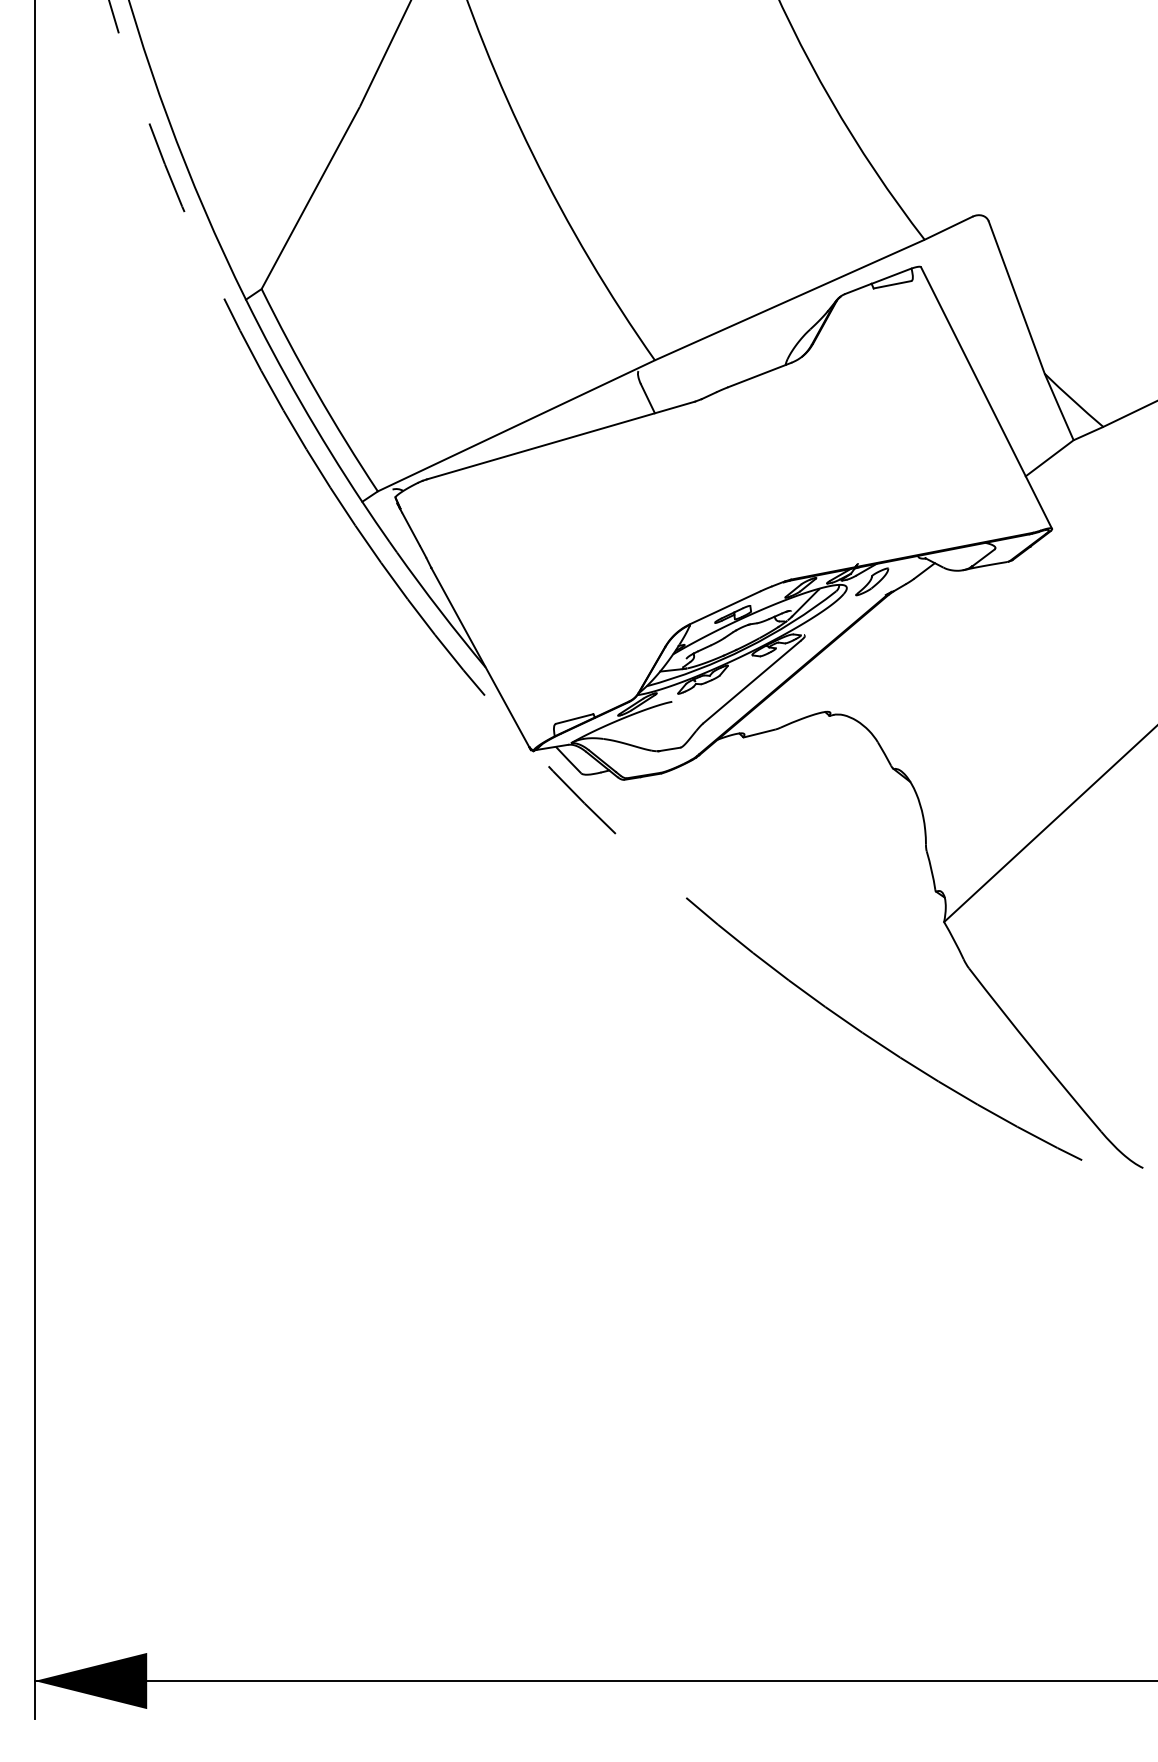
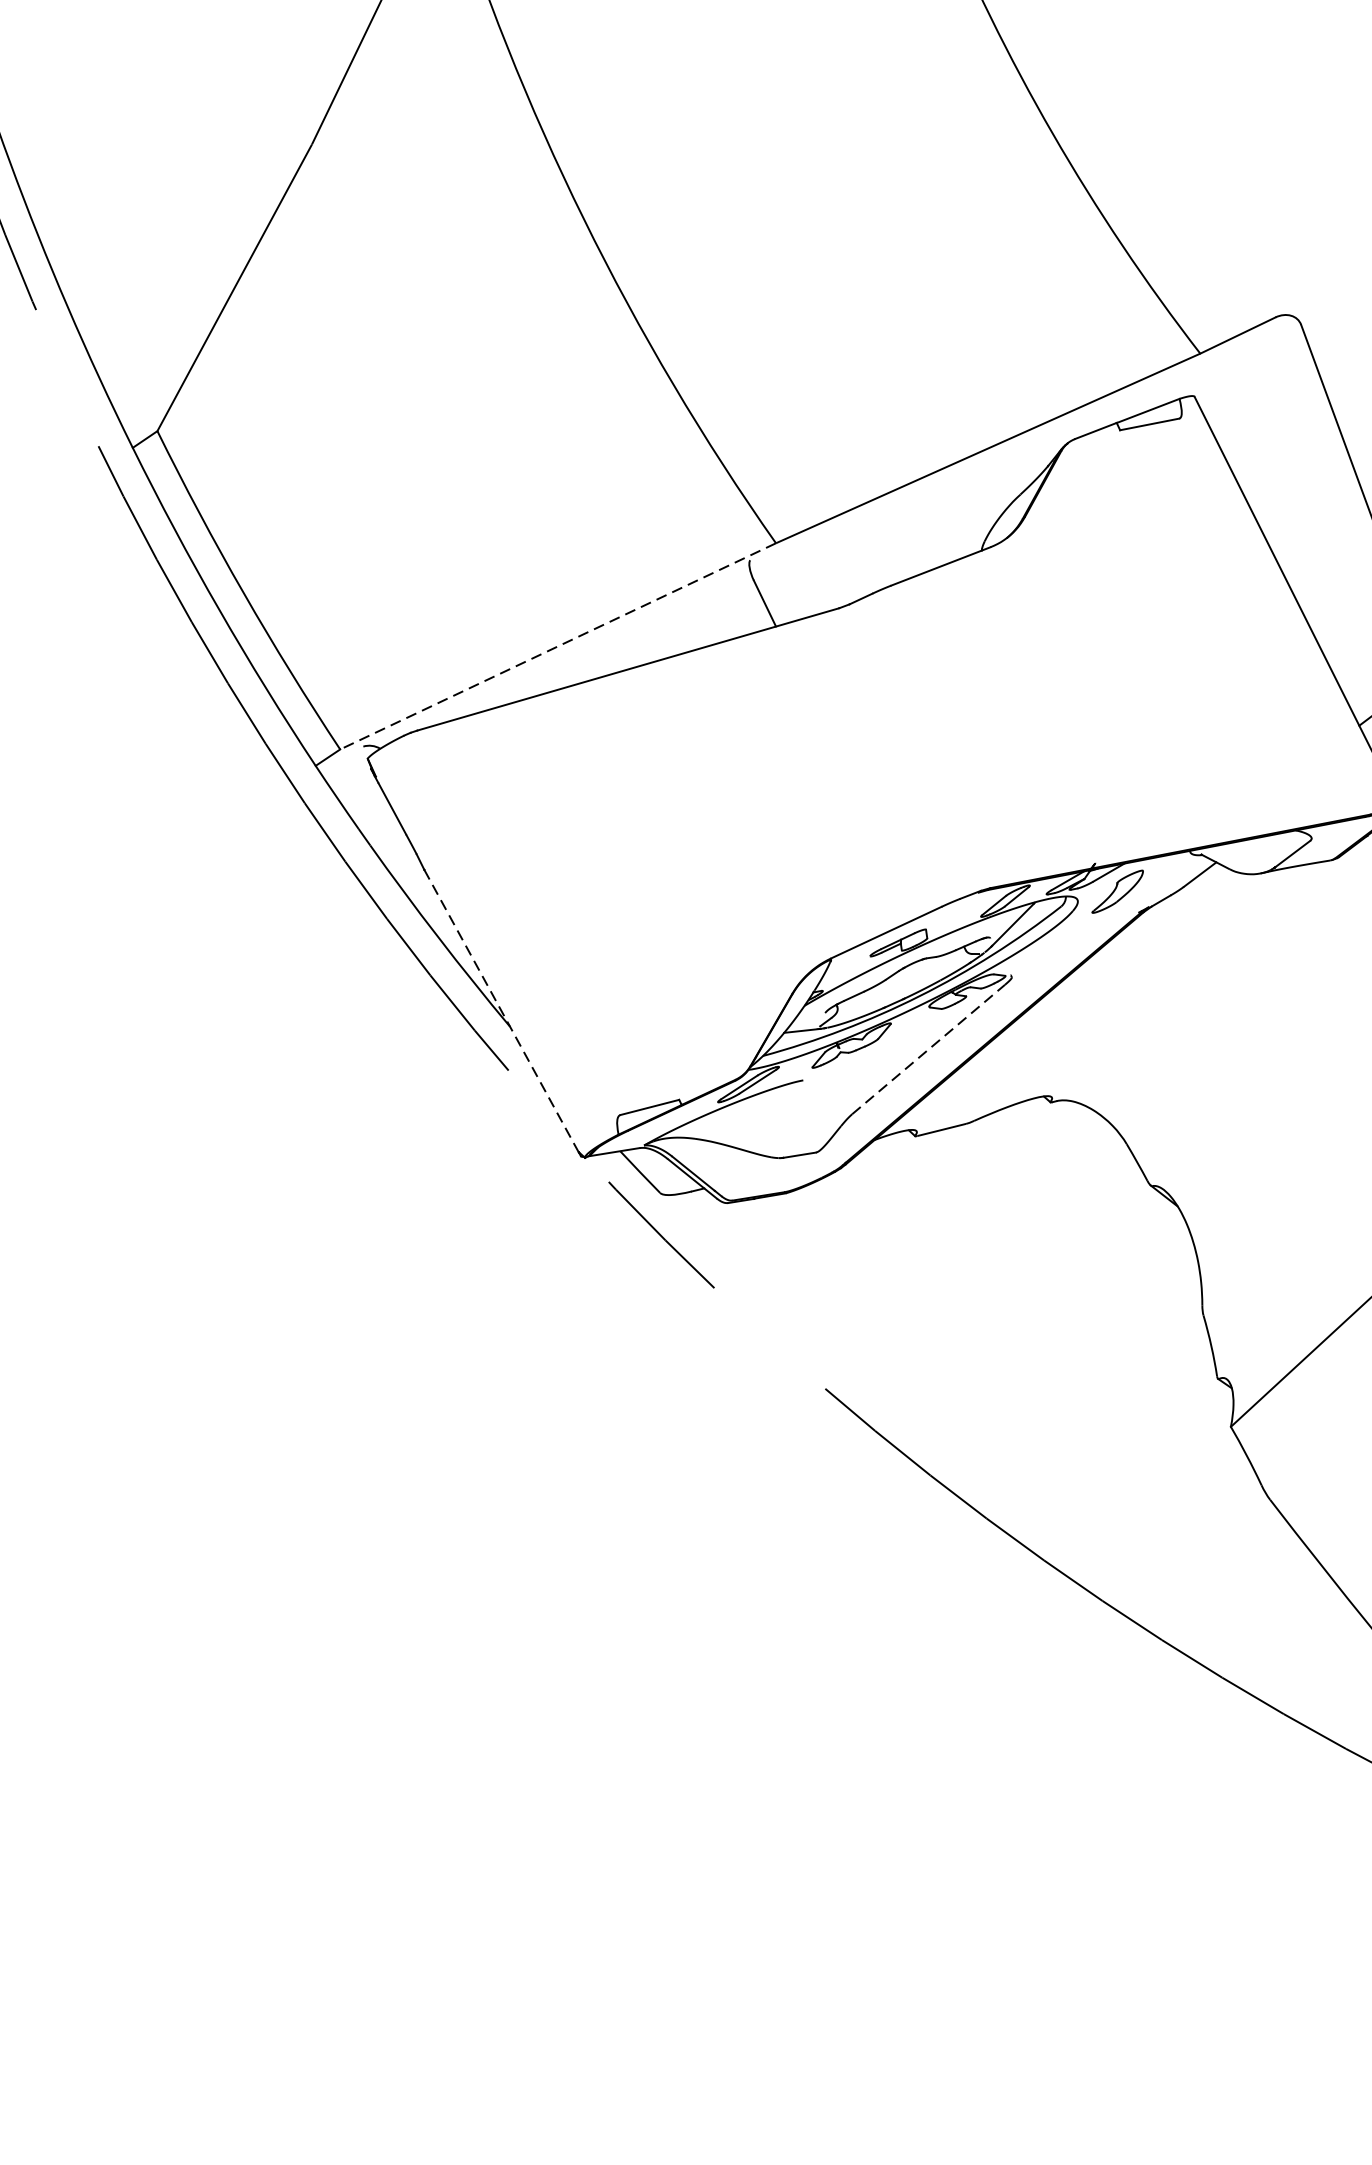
line: (515, 426) -> (556, 647), solid -> dashed
line: (481, 658) -> (503, 1012), solid -> dashed
line: (751, 682) -> (927, 1050), solid -> dashed

